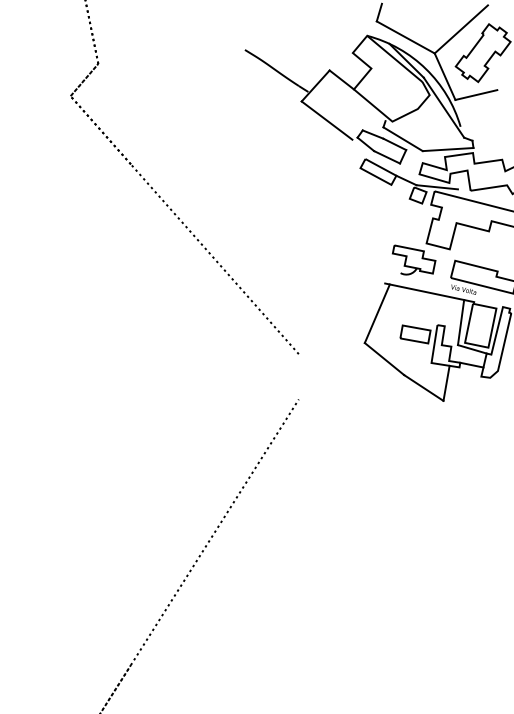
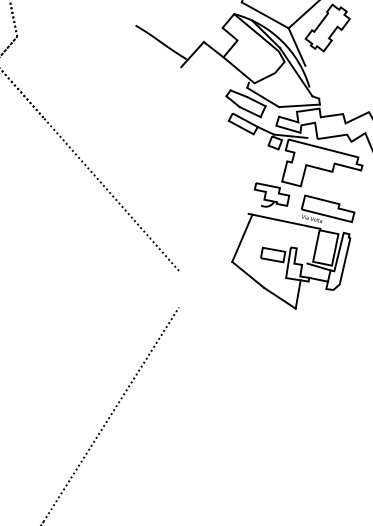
line: (476, 94) -> (322, 61), removed
line: (326, 120) -> (201, 82), removed
line: (460, 322) -> (309, 245), removed

